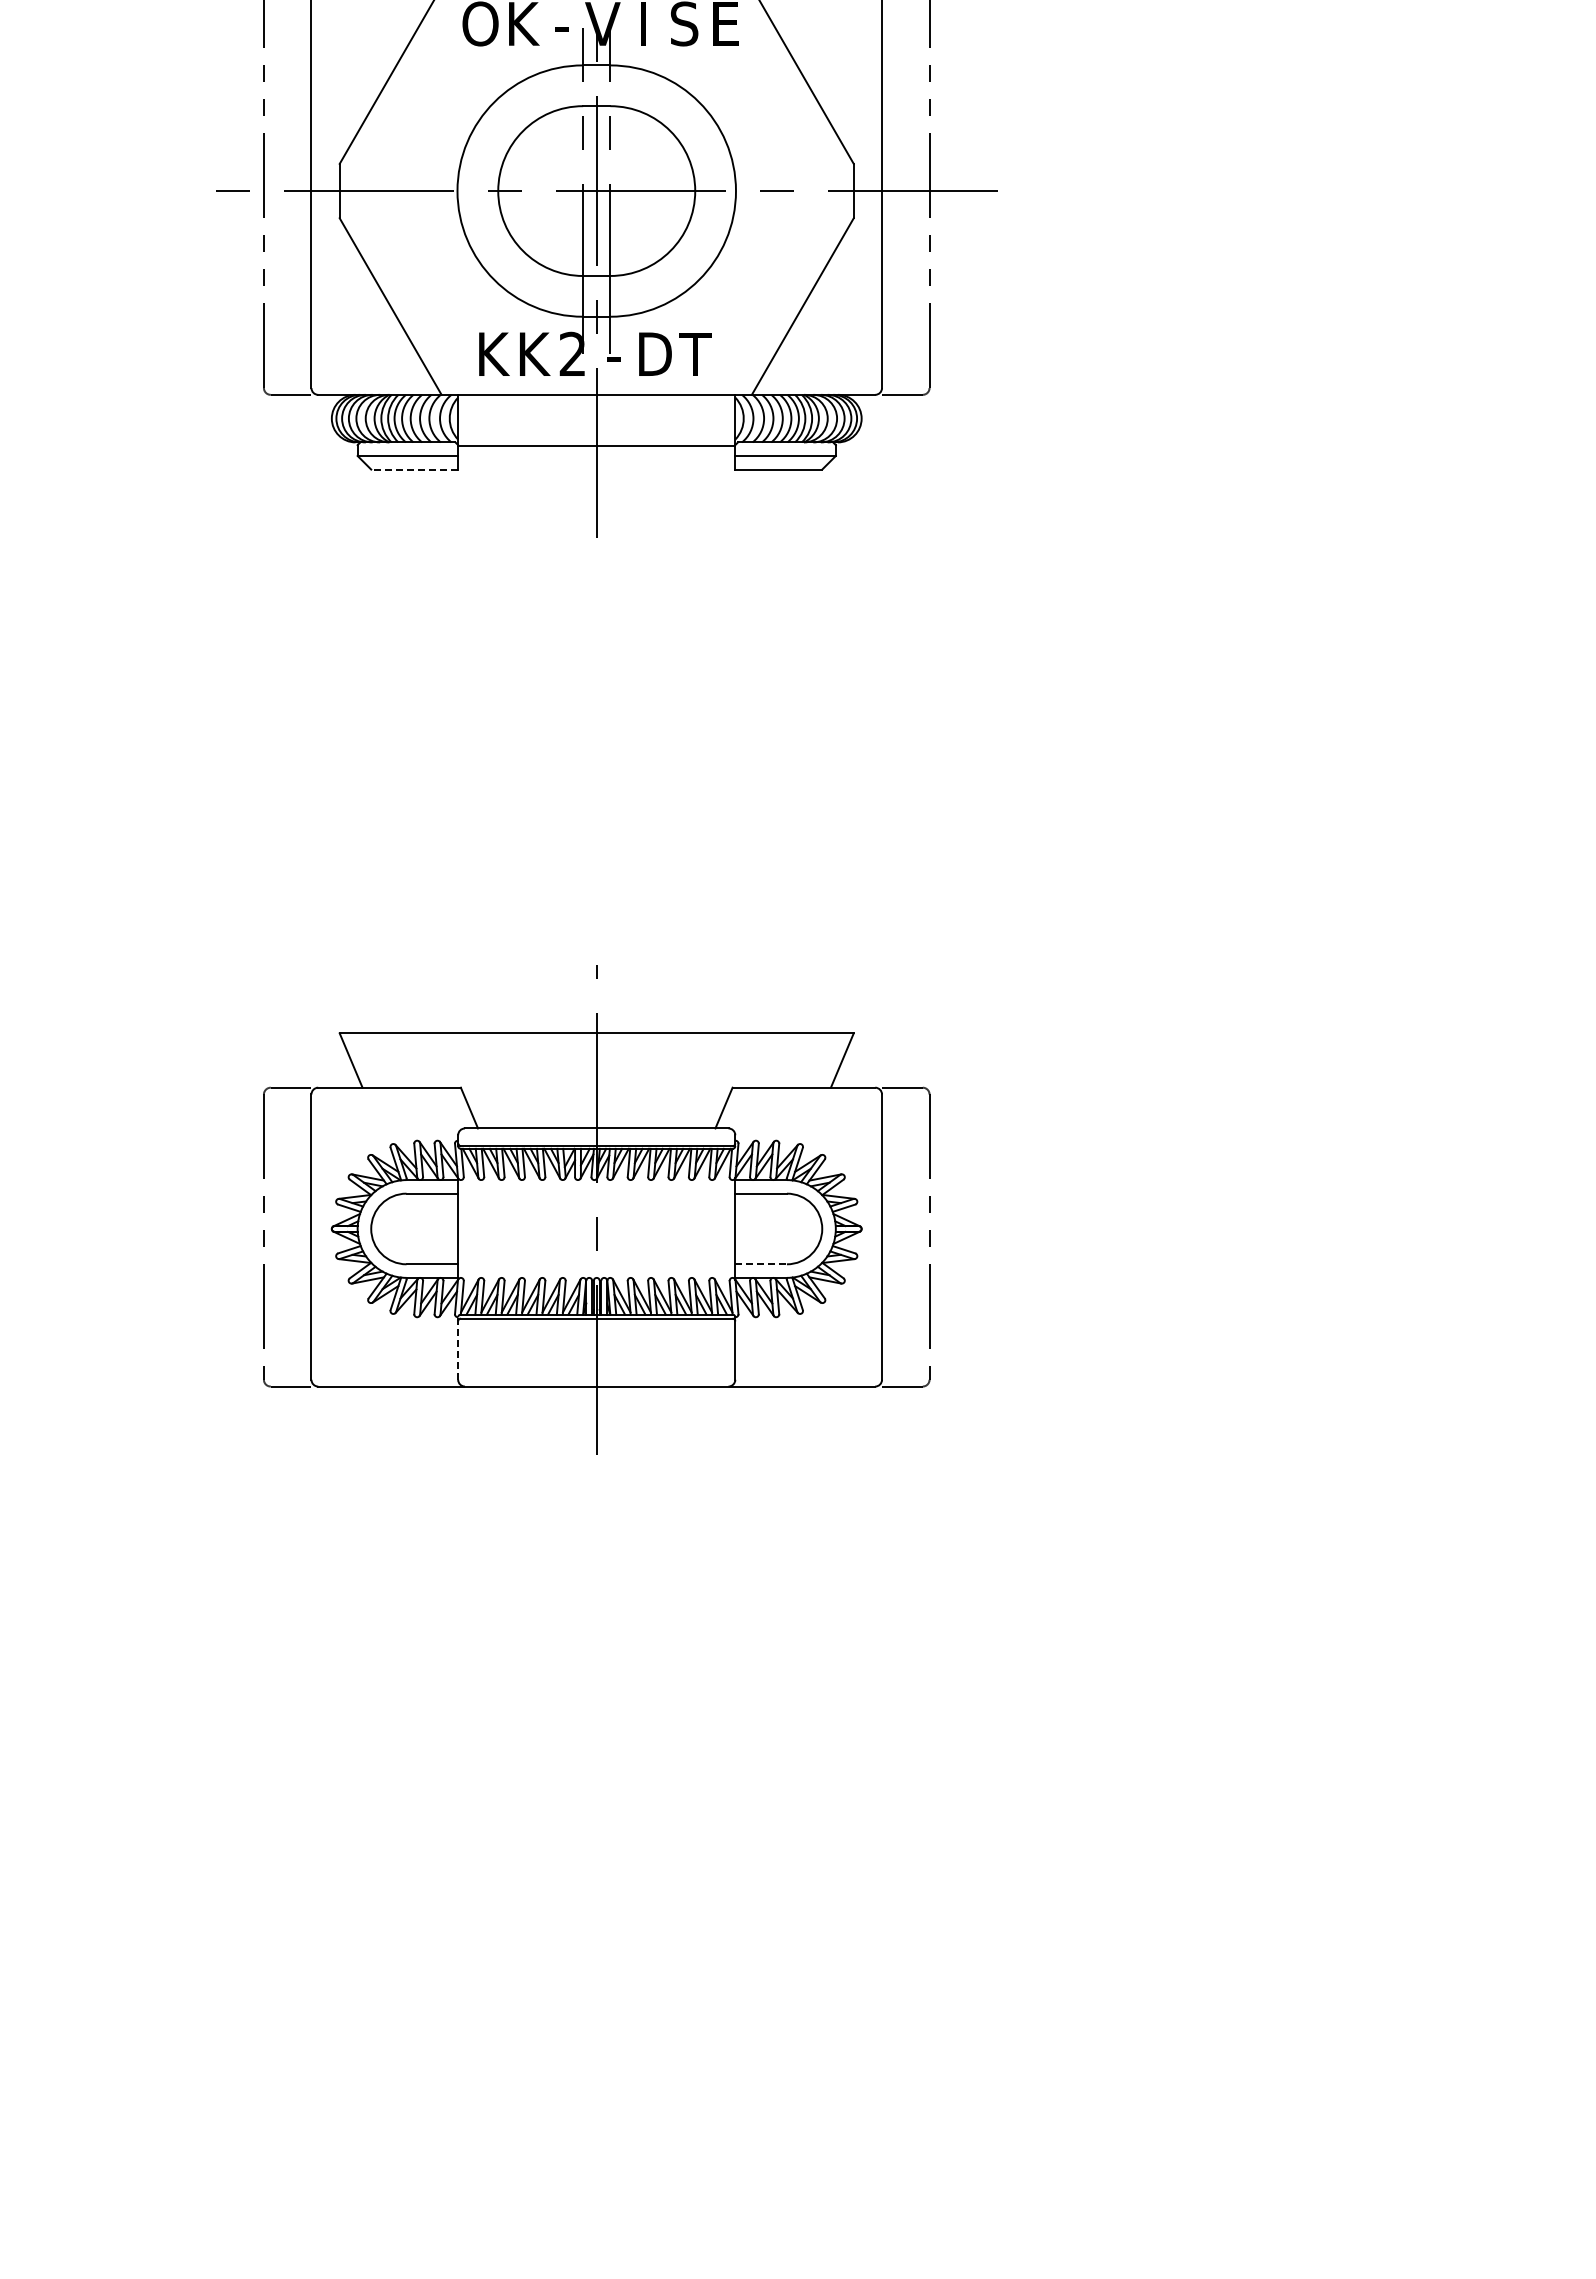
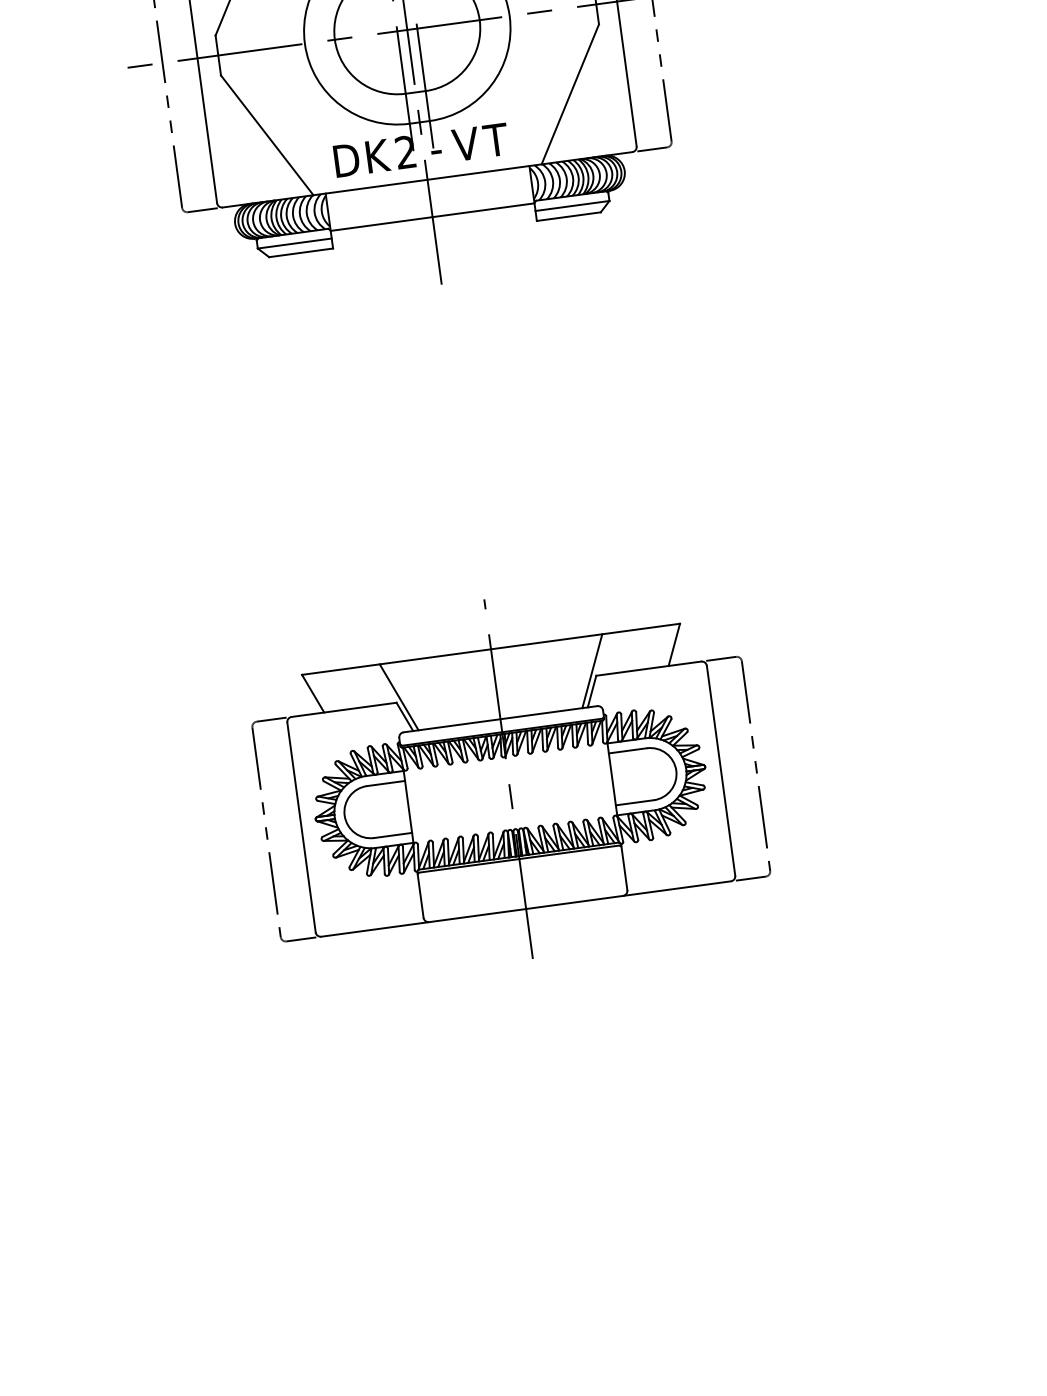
text: (492, 353) -> (346, 159), K -> D
text: (654, 353) -> (465, 143), D -> V
line: (414, 469) -> (300, 252), dashed -> solid
line: (465, 1080) -> (399, 697), added
line: (728, 1080) -> (592, 670), added
line: (761, 1264) -> (635, 802), dashed -> solid
line: (458, 1348) -> (420, 894), dashed -> solid

